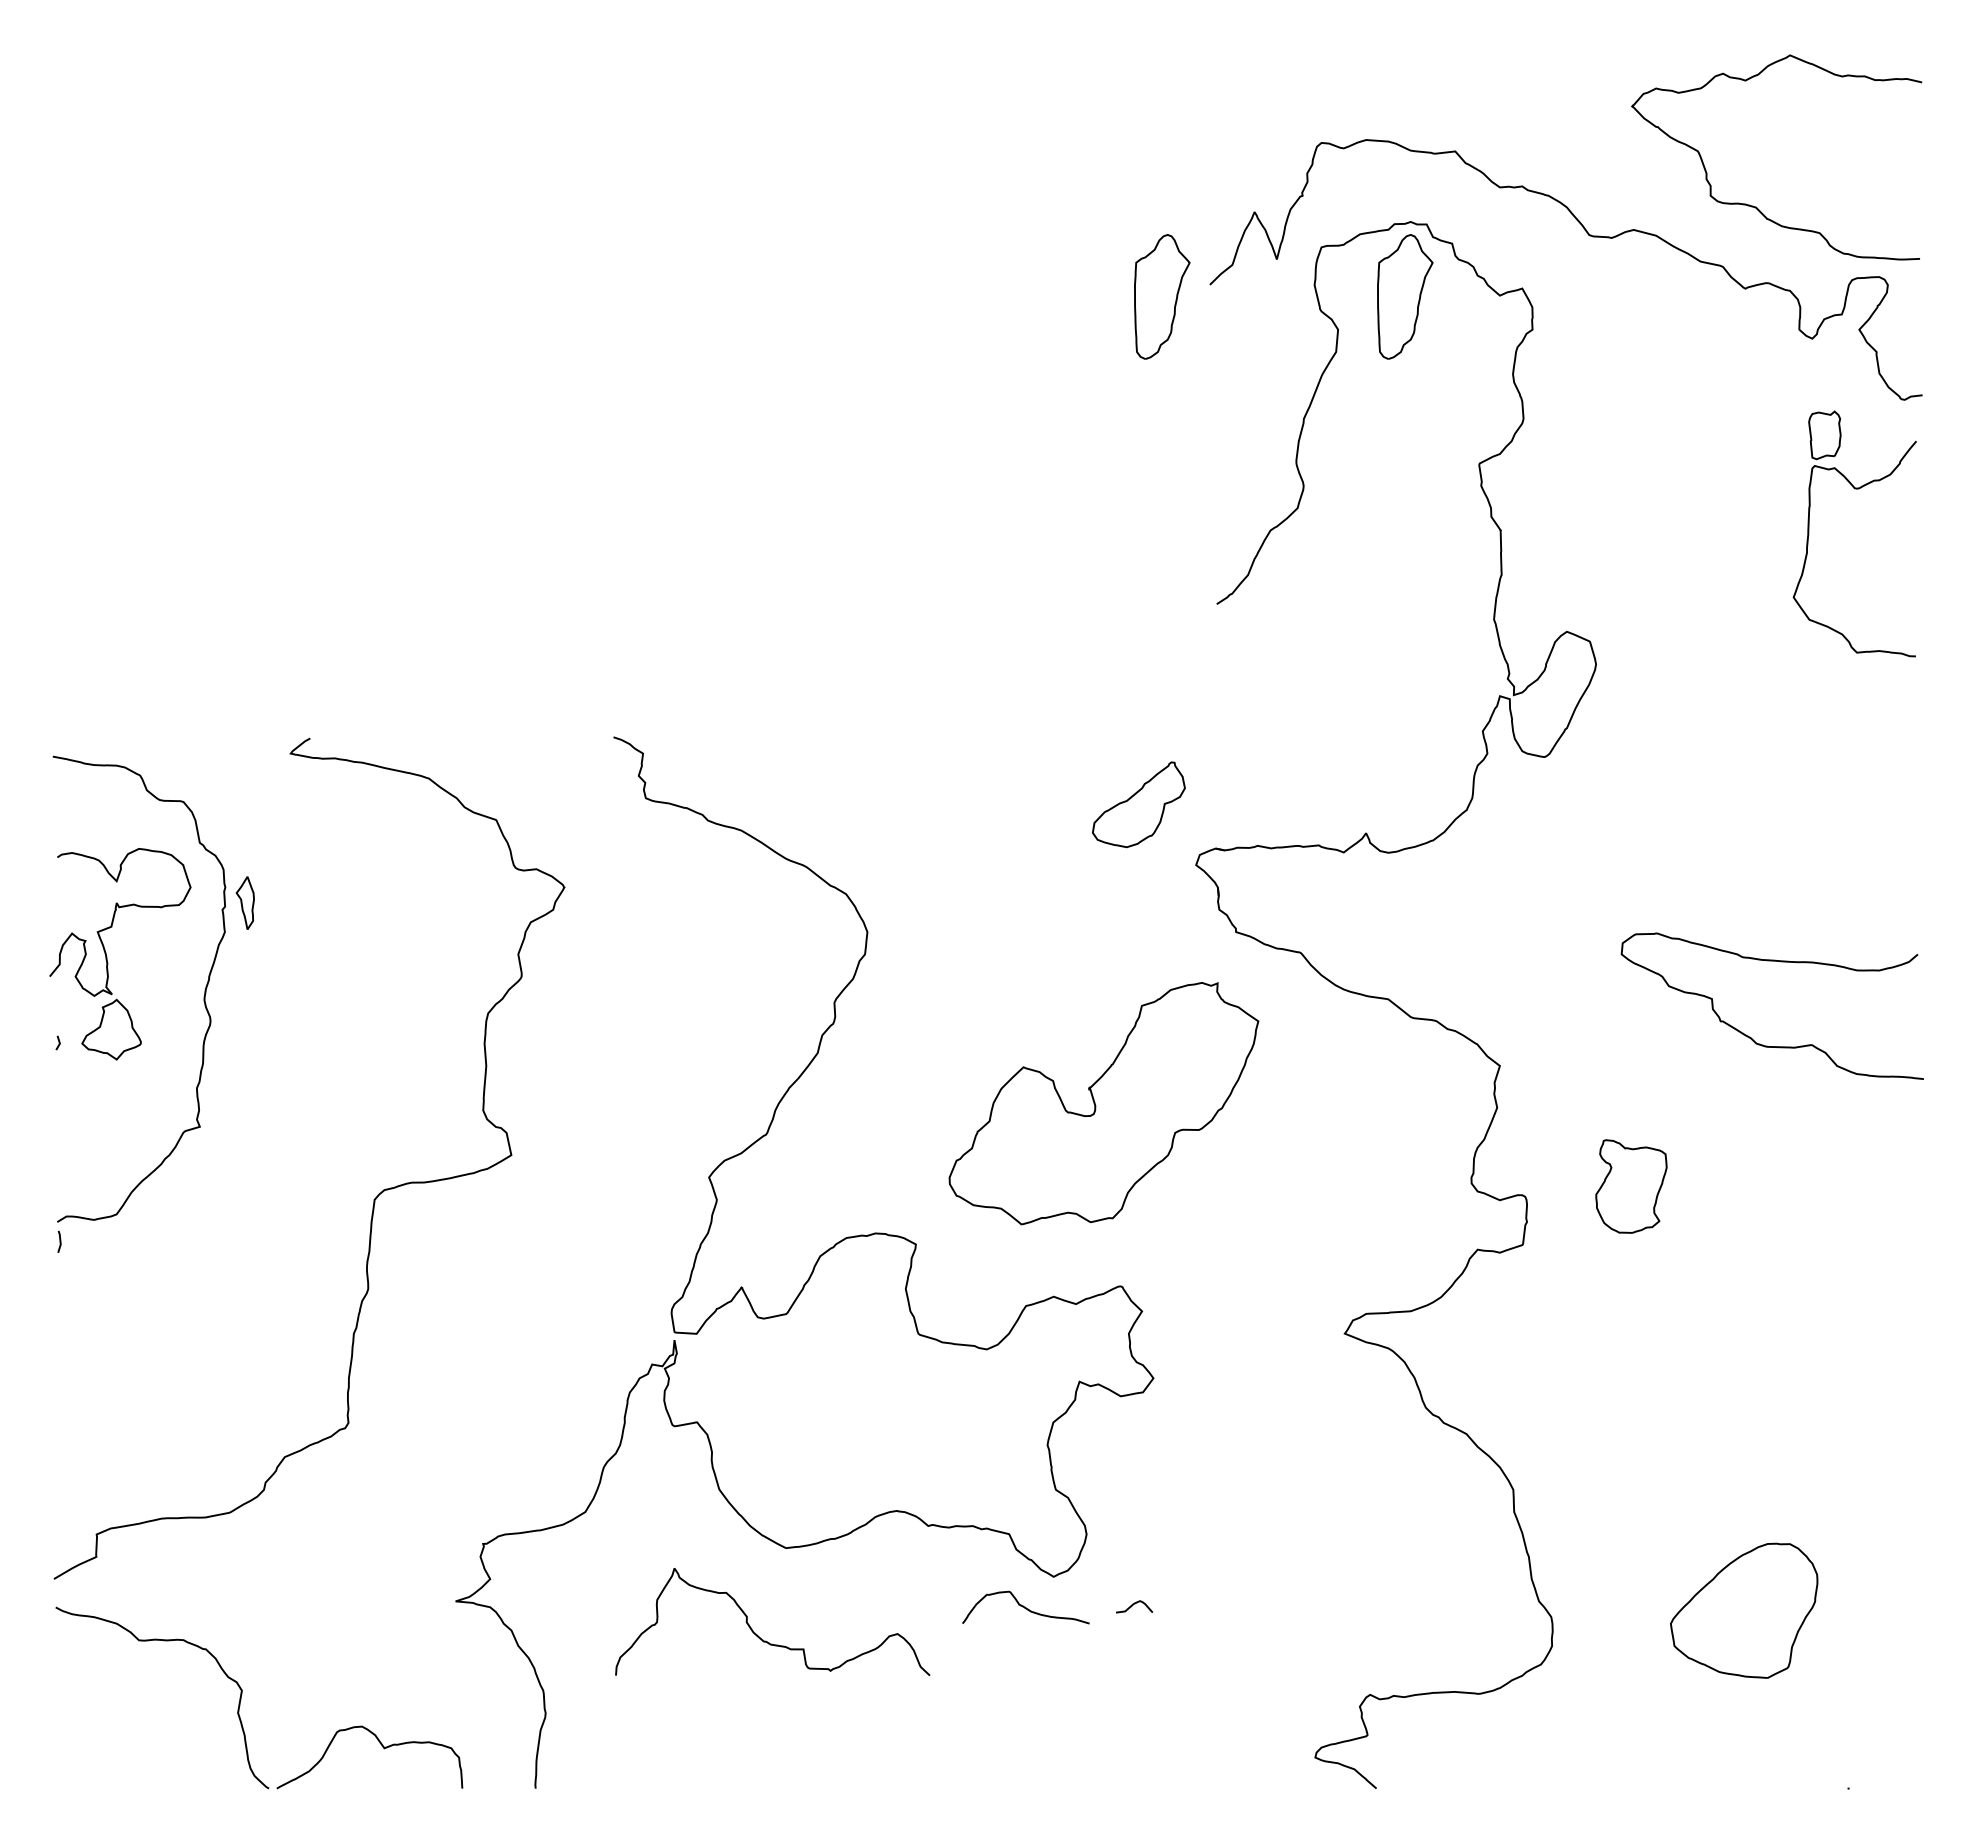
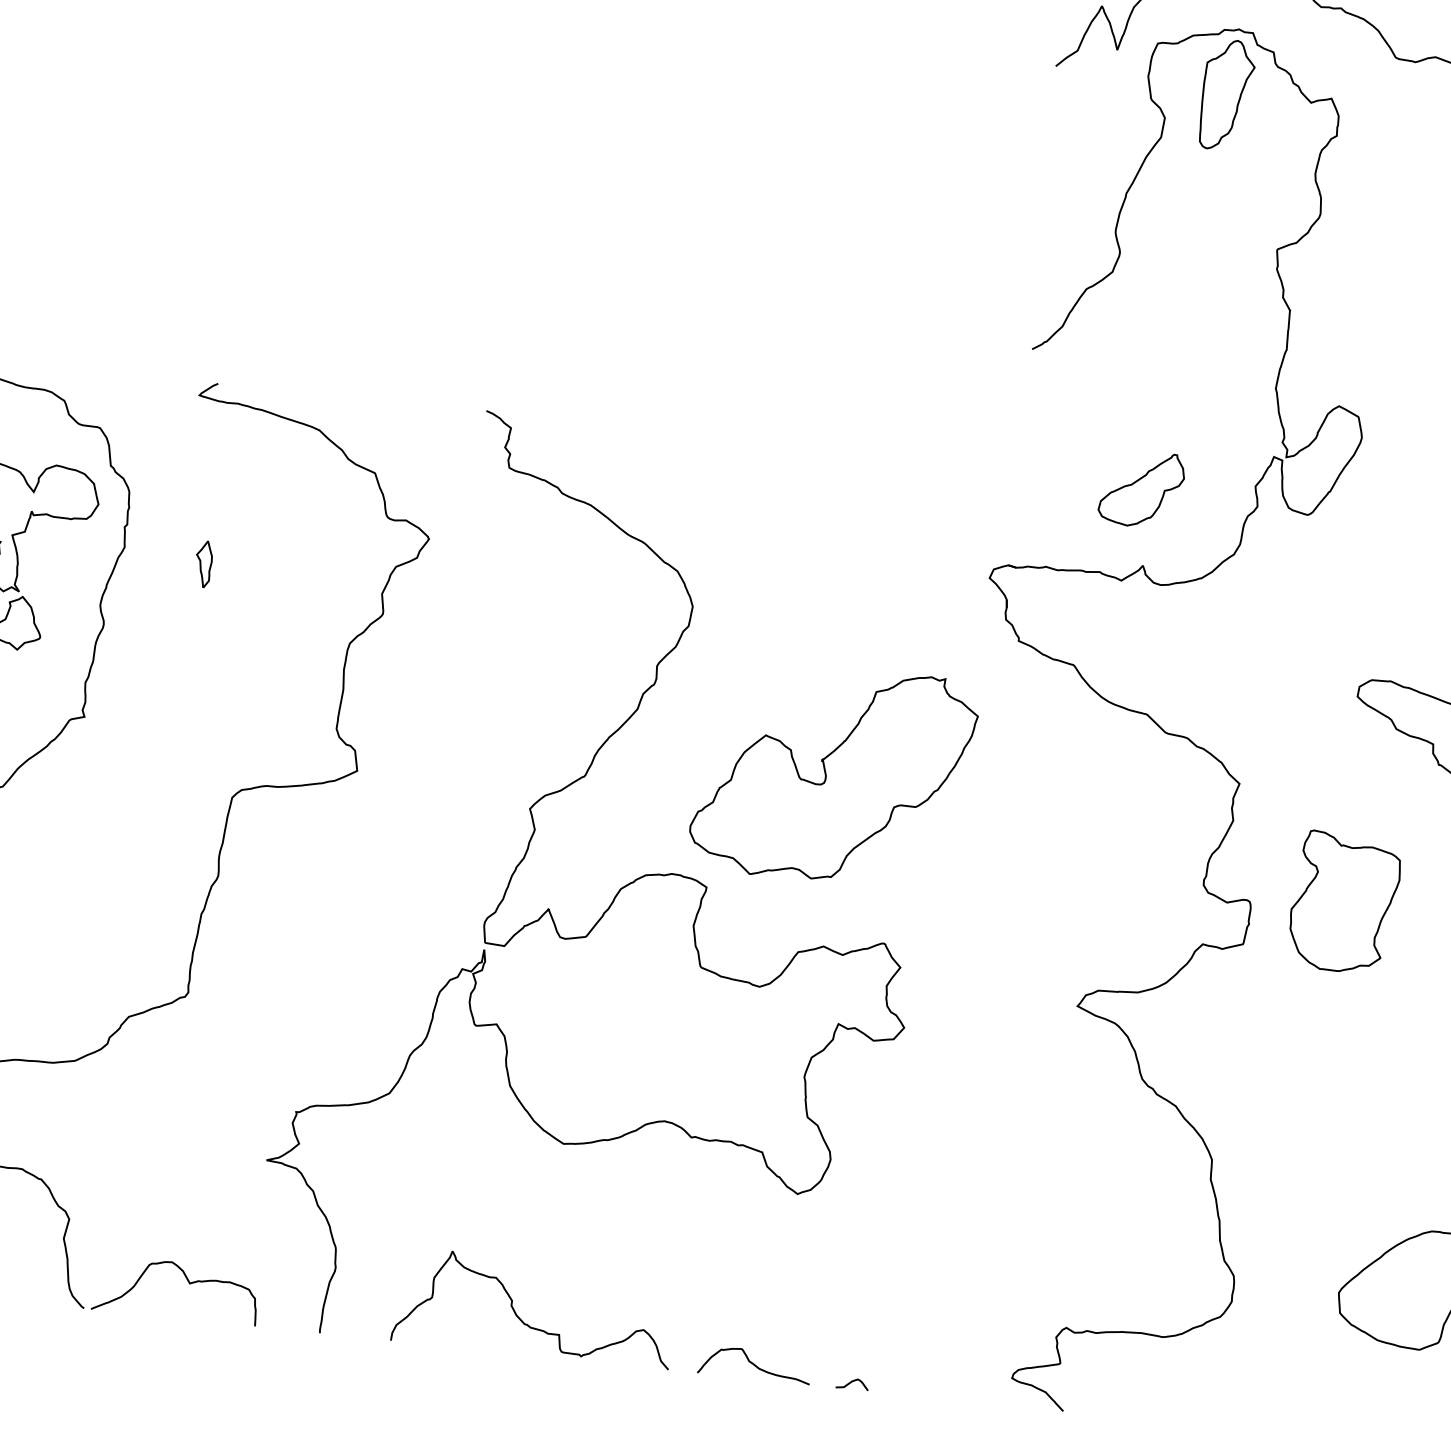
part: (1162, 296) -> (1012, 72), removed
part: (1138, 804) -> (1141, 488), moved
part: (244, 902) -> (203, 563), moved
part: (1103, 1103) -> (833, 774), moved
part: (1631, 1186) -> (1344, 902), size x1.67
curve: (1133, 1605) -> (851, 1382), moved
curve: (1025, 1607) -> (754, 1364), moved
curve: (758, 1635) -> (520, 1318), moved

